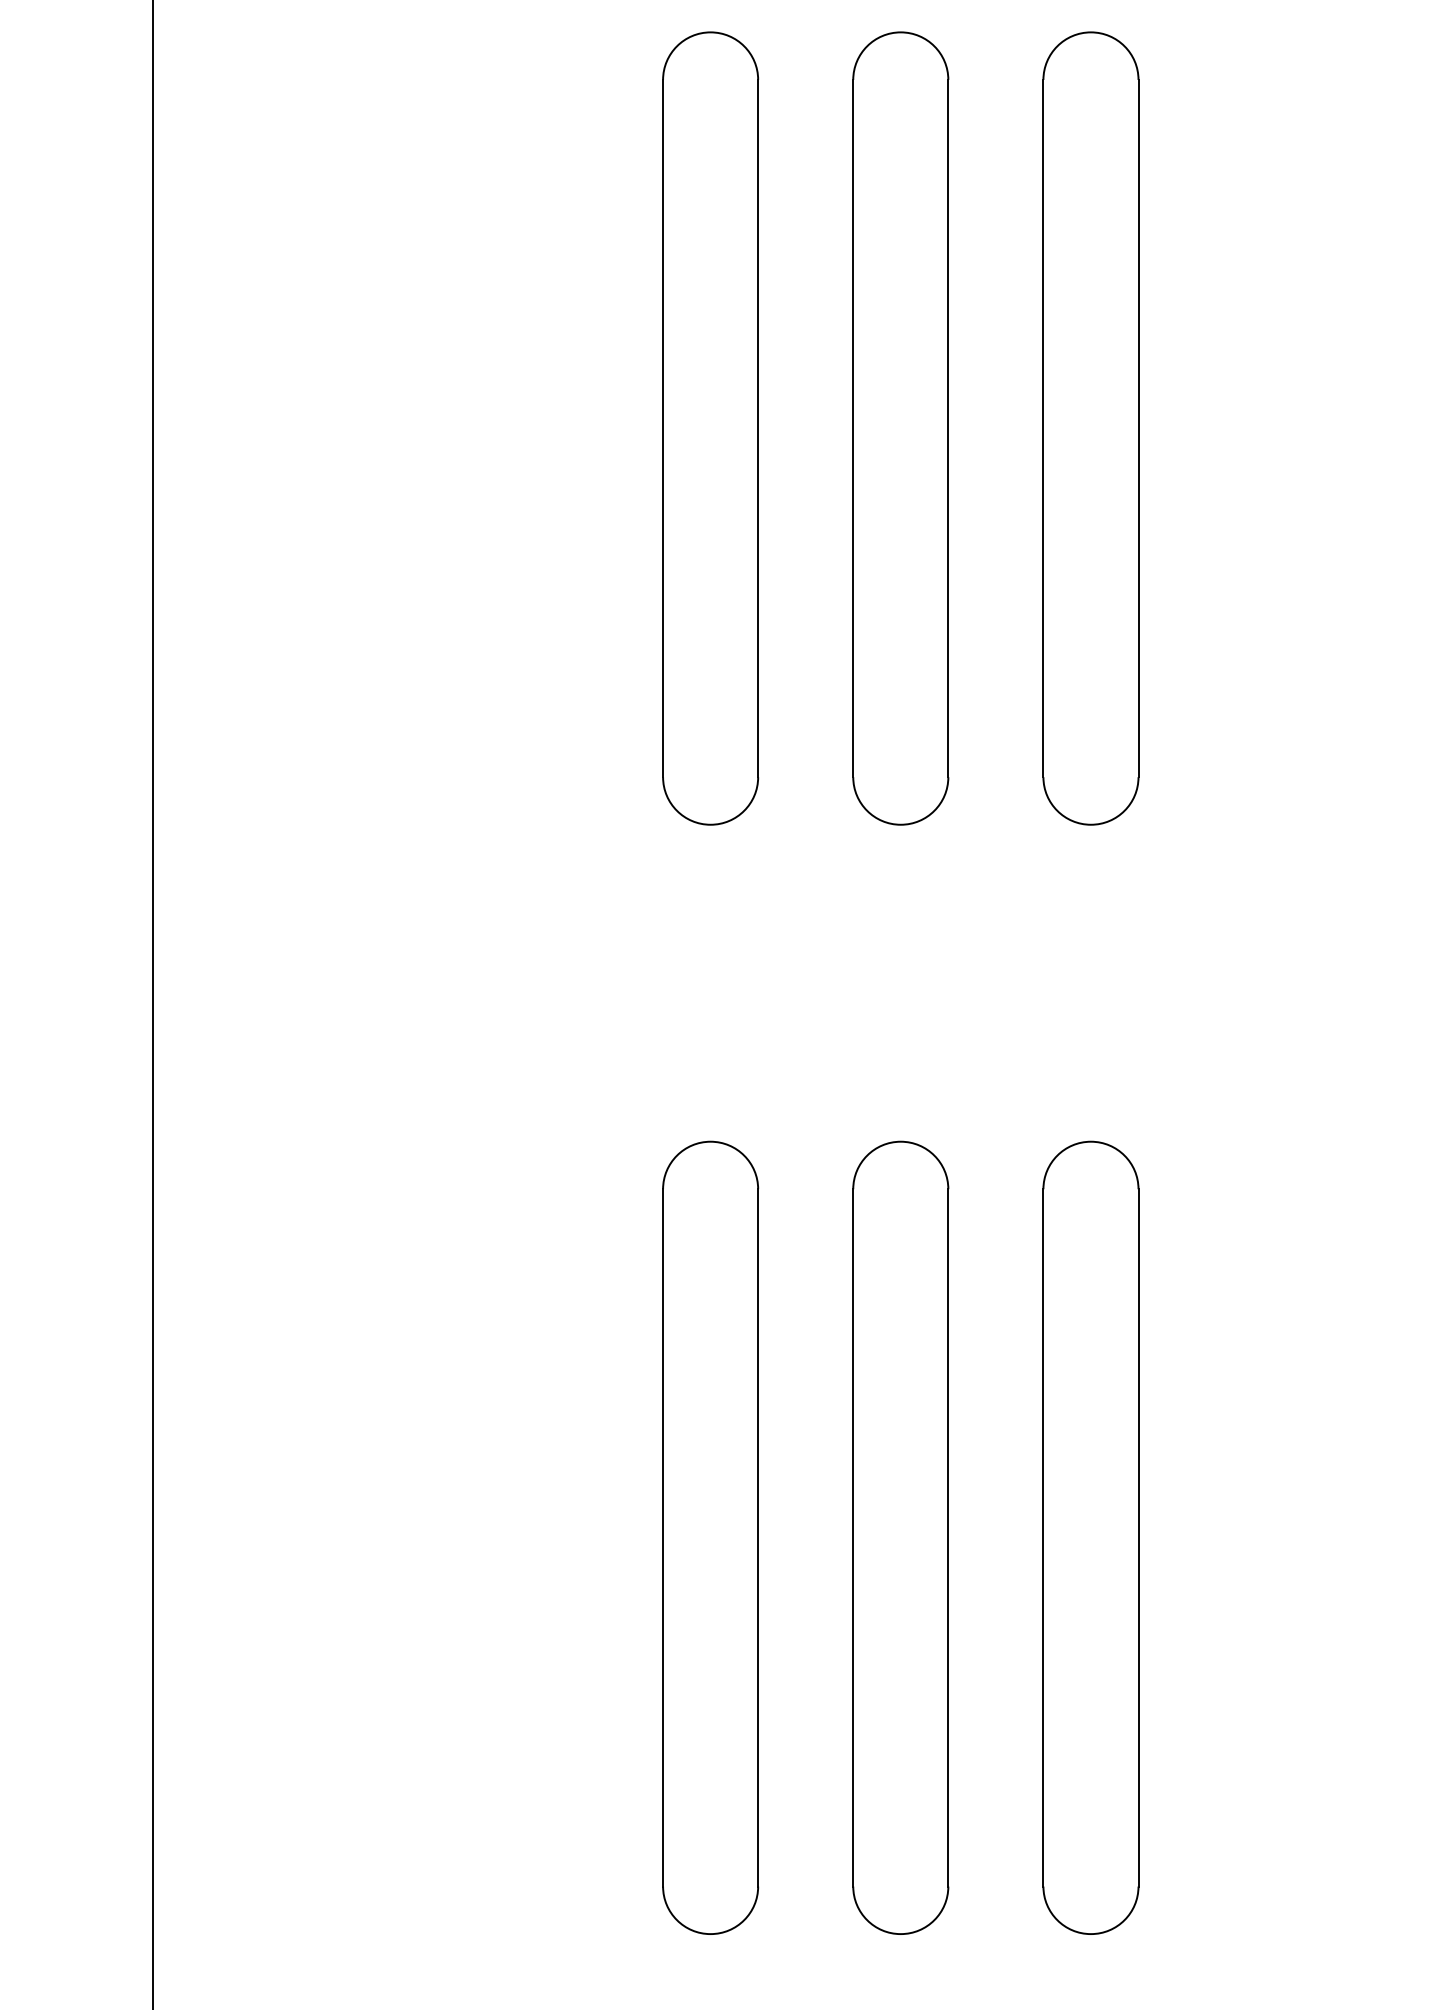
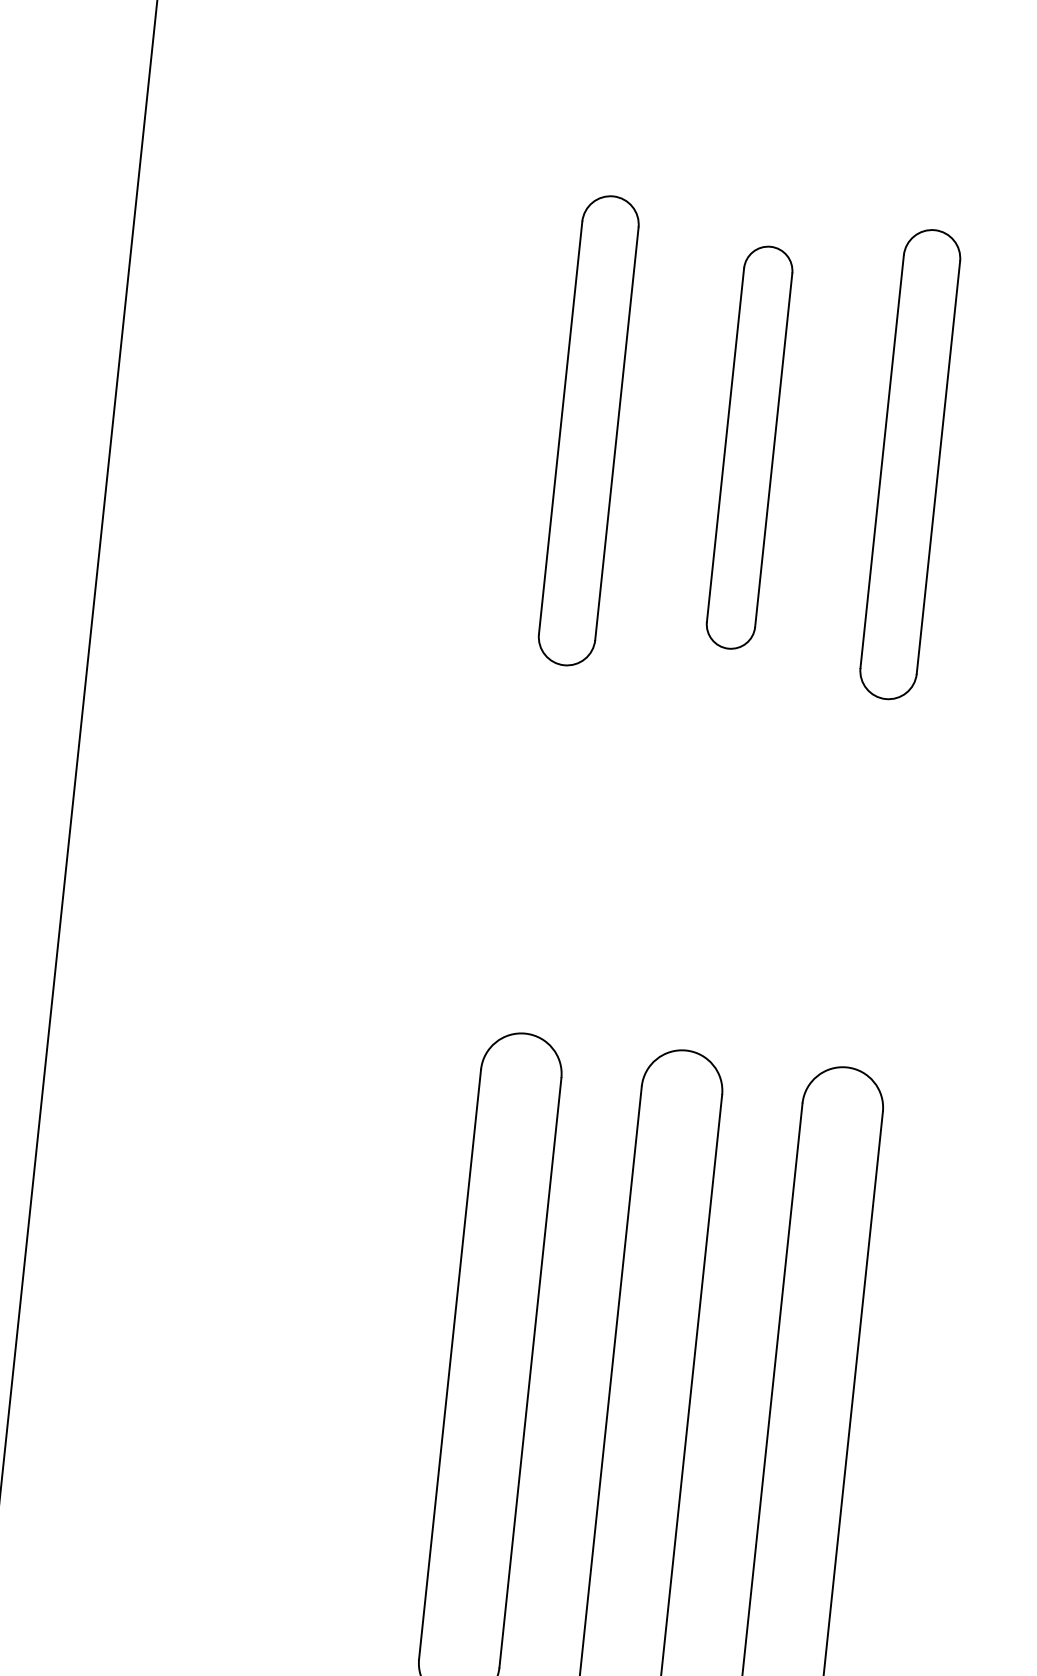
part: (710, 428) -> (588, 430), size x0.7
part: (900, 428) -> (749, 447), size x0.6
part: (1090, 428) -> (909, 464), size x0.7

